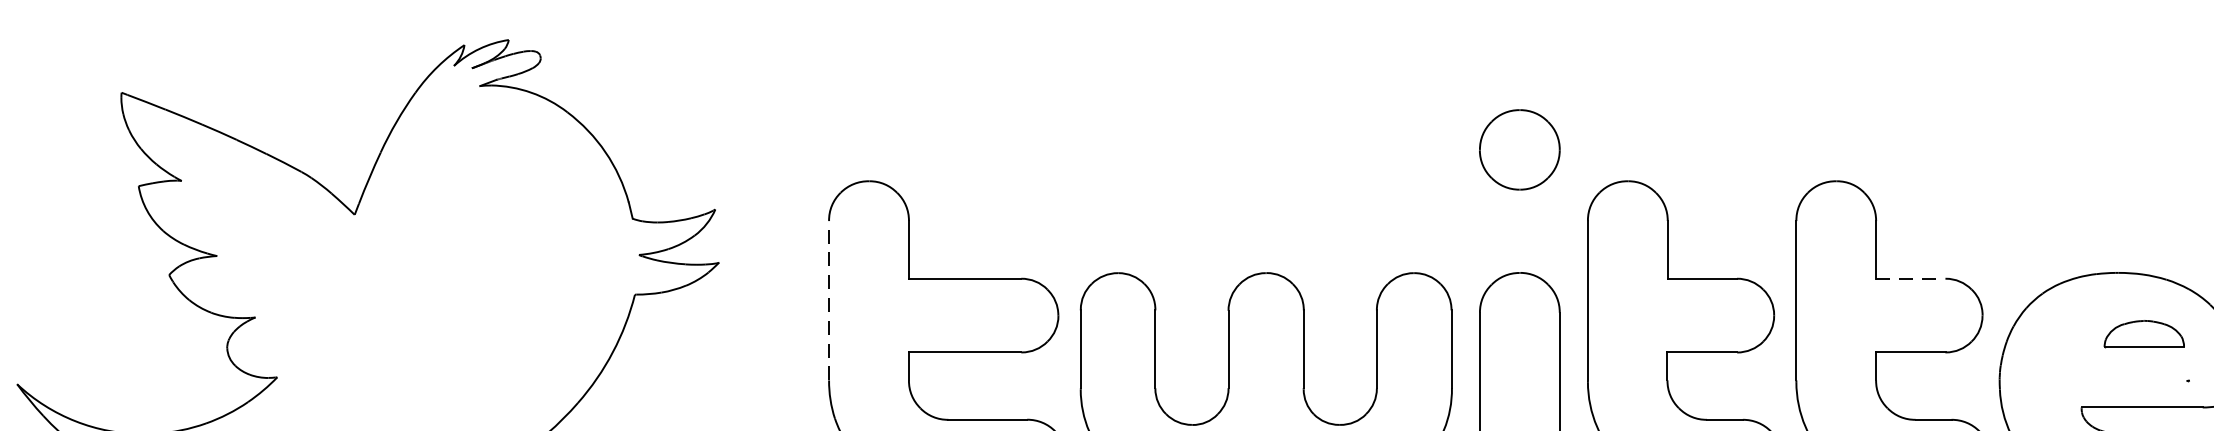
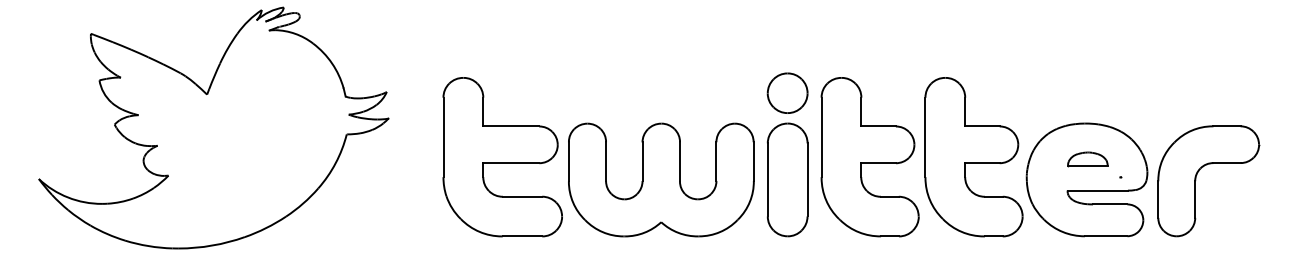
part: (1519, 148) -> (787, 92), moved
line: (1910, 278) -> (982, 126), dashed -> solid
line: (829, 300) -> (443, 137), dashed -> solid
part: (2143, 334) -> (1087, 159), moved

